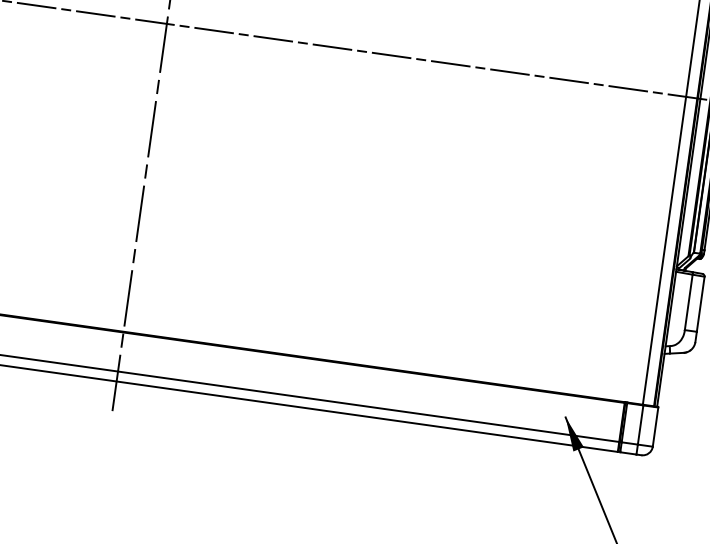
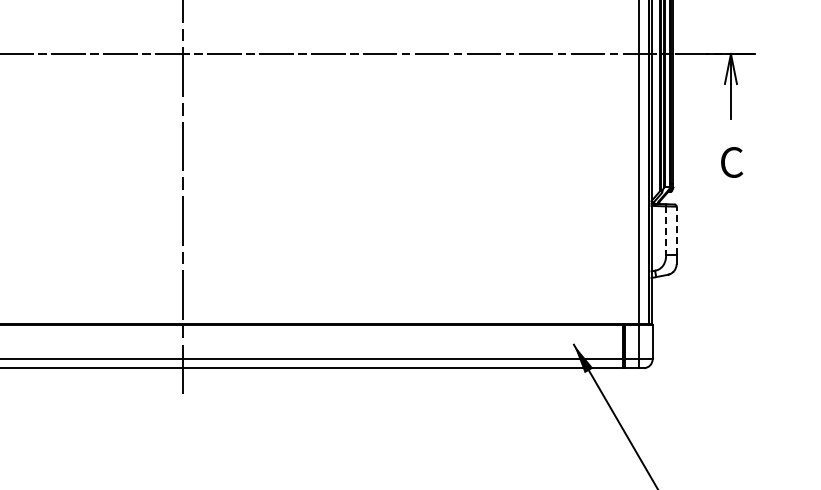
line: (689, 303) -> (666, 231), solid -> dashed
line: (700, 303) -> (676, 230), solid -> dashed

